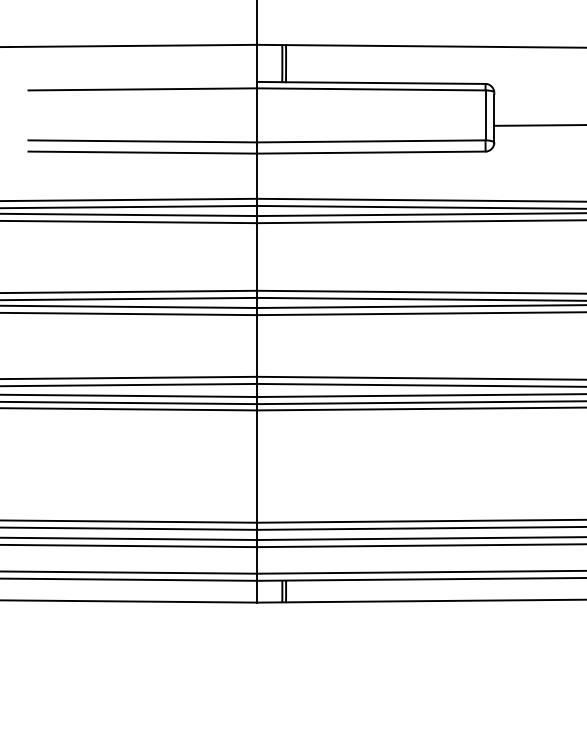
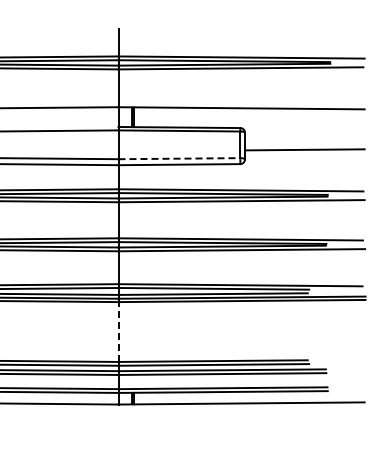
line: (371, 141) -> (179, 158), solid -> dashed
line: (256, 463) -> (118, 330), solid -> dashed

